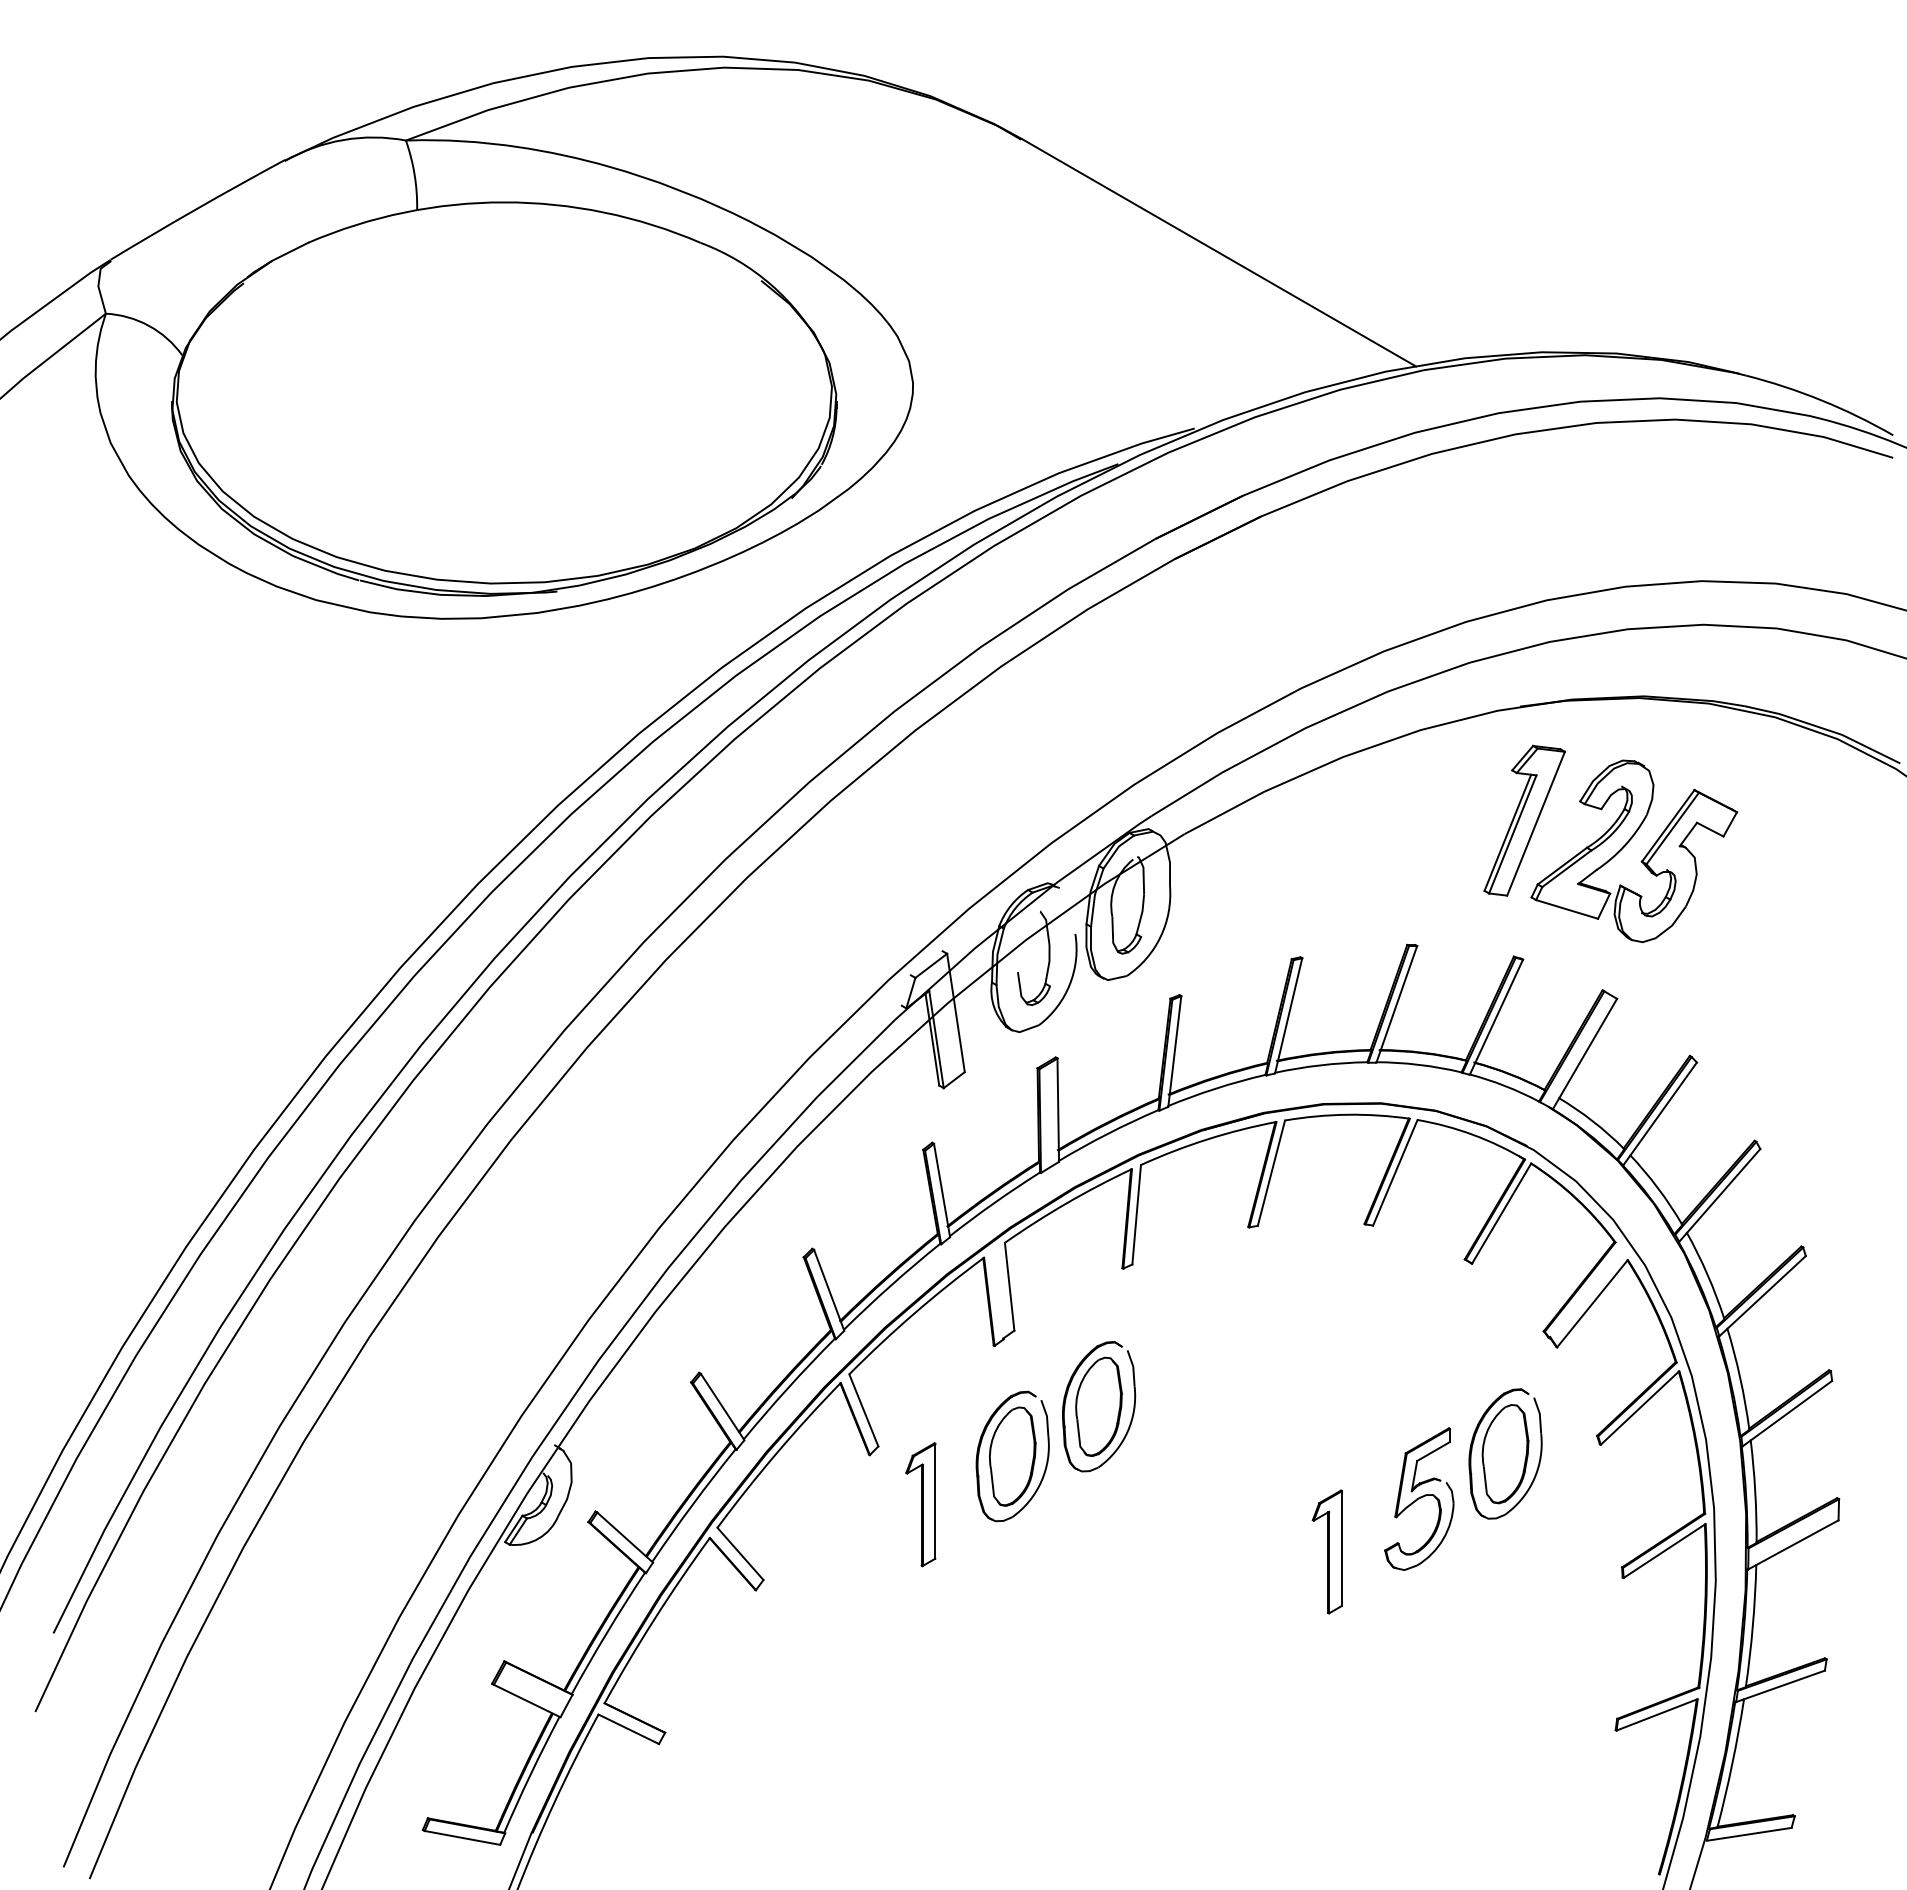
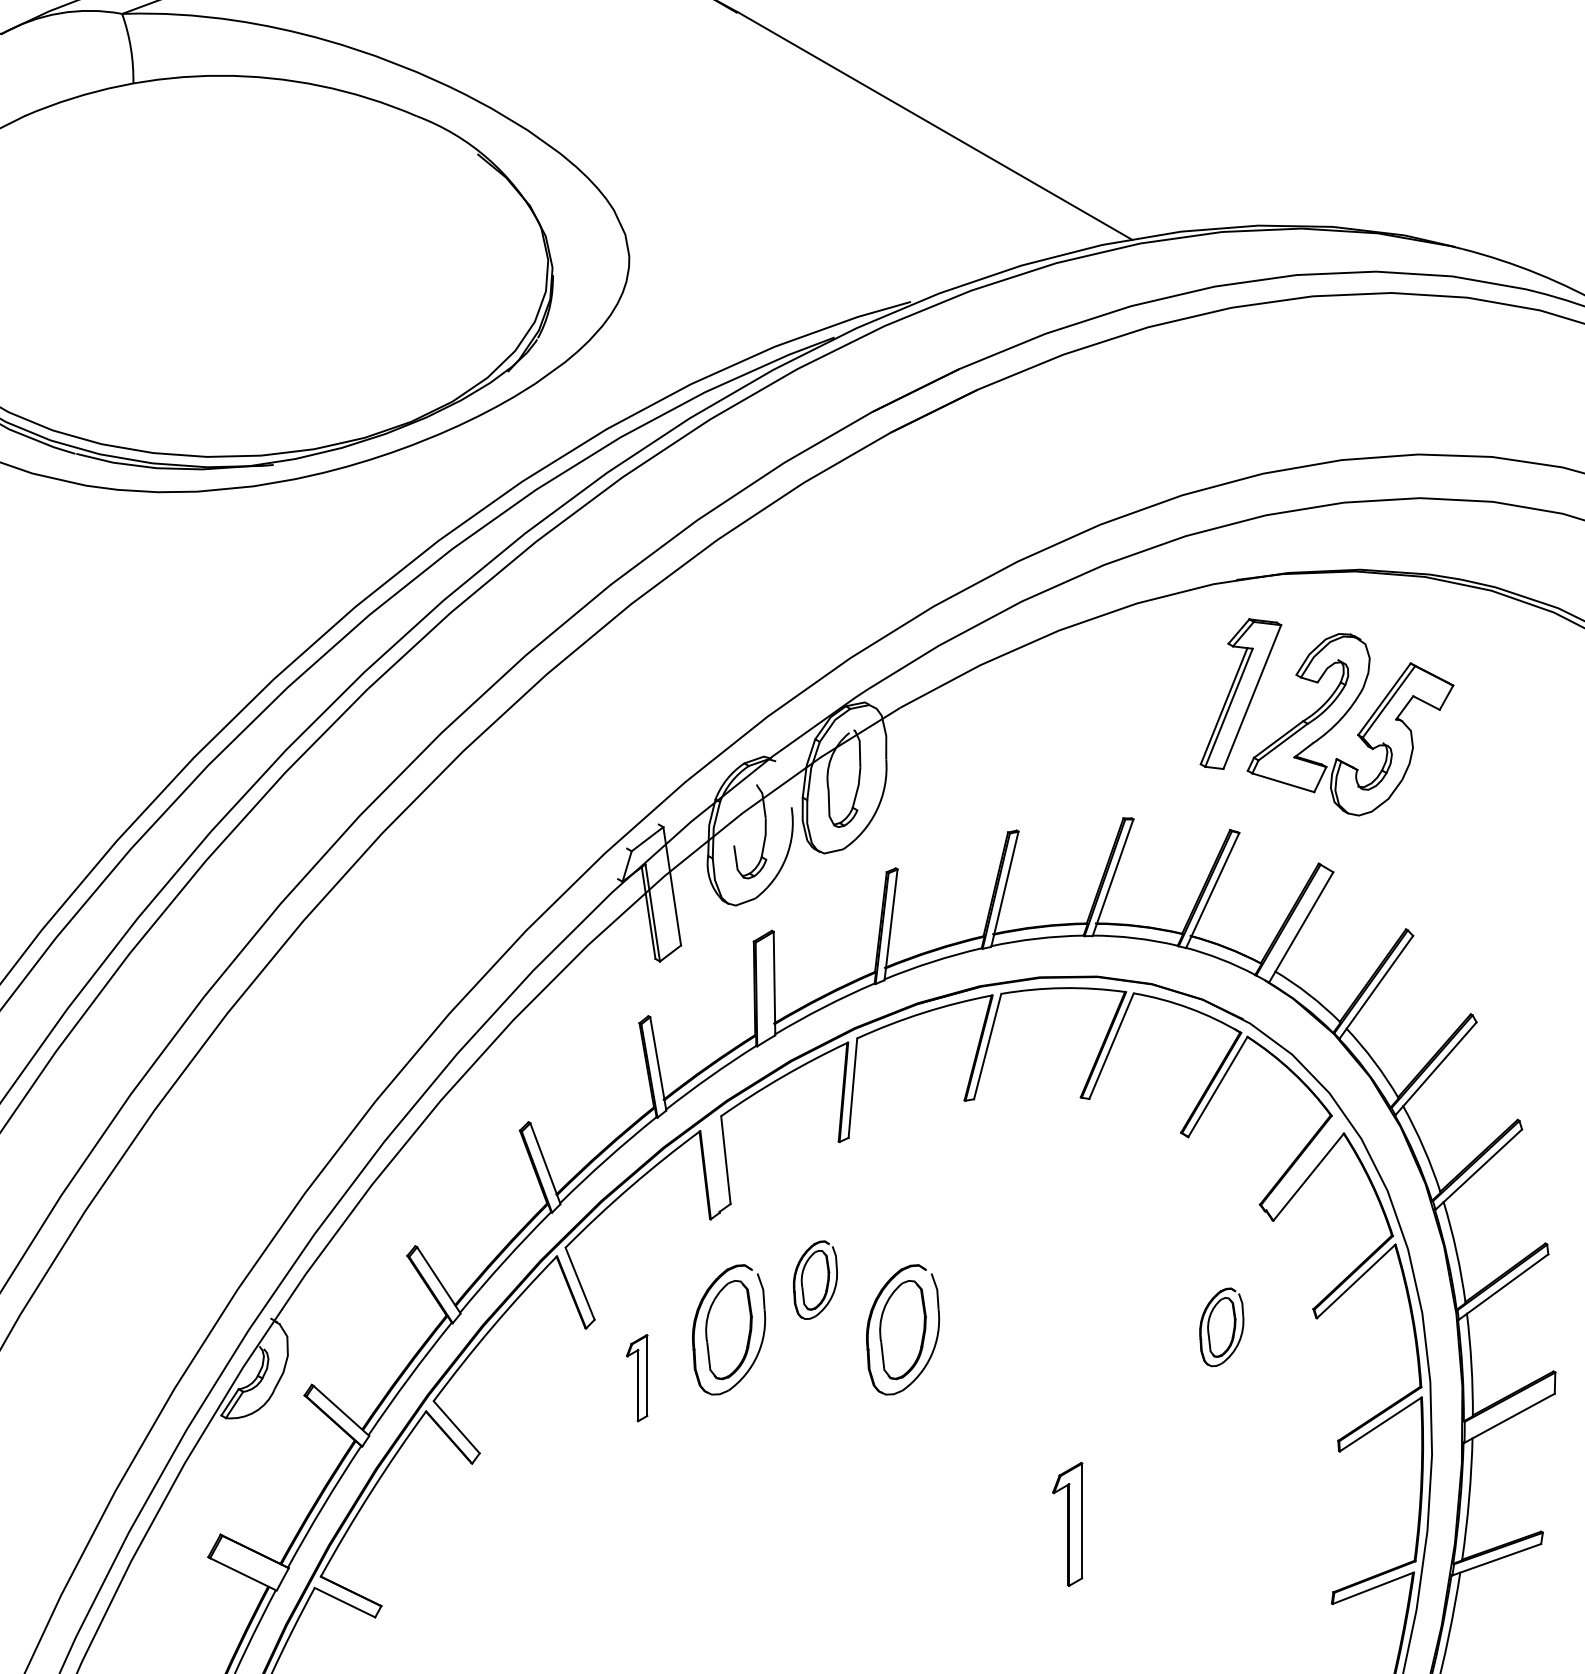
part: (1099, 1406) -> (815, 1279), size x0.6
part: (1505, 1453) -> (1221, 1326), size x0.6
part: (1186, 1456) -> (902, 1329), added
part: (1419, 1498) -> (1135, 1371), removed
part: (920, 1504) -> (636, 1377), size x0.7
part: (1326, 1551) -> (1066, 1523), moved

